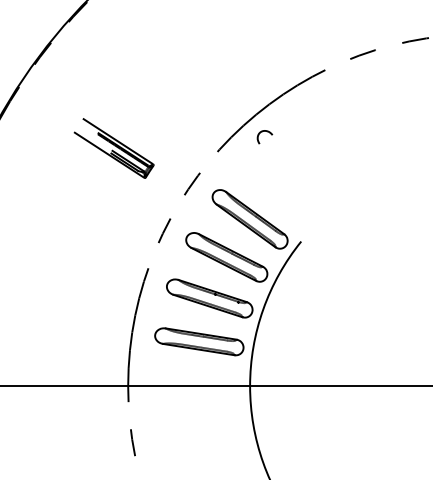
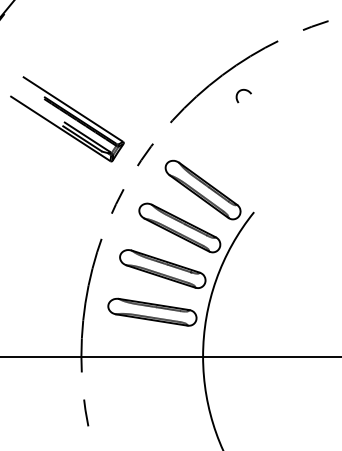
curve: (262, 132) -> (241, 91), moved
part: (113, 148) -> (66, 119), size x1.43

